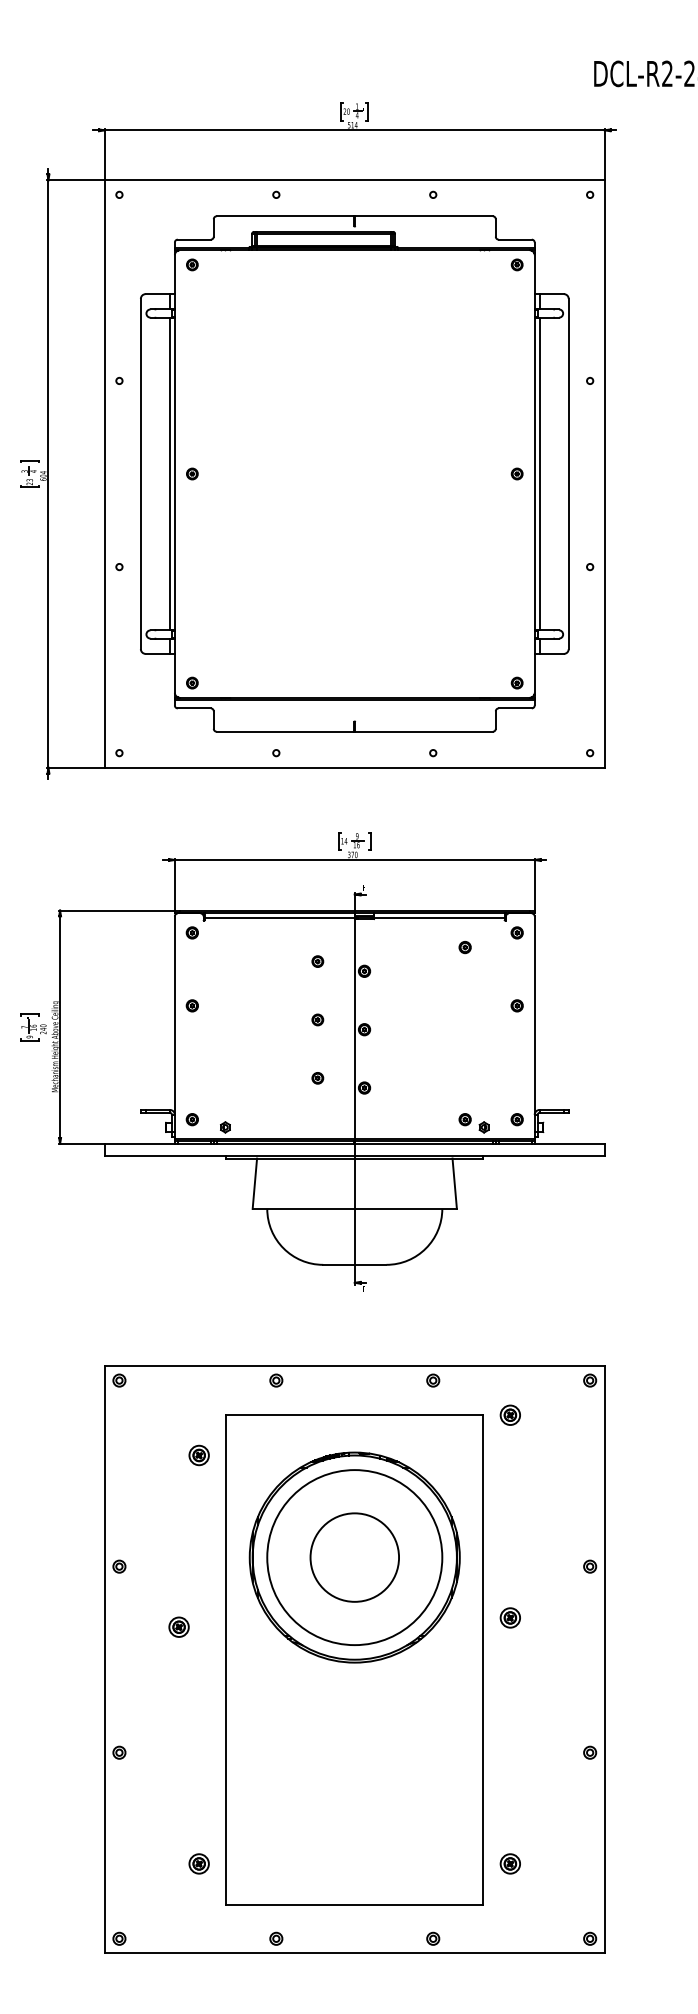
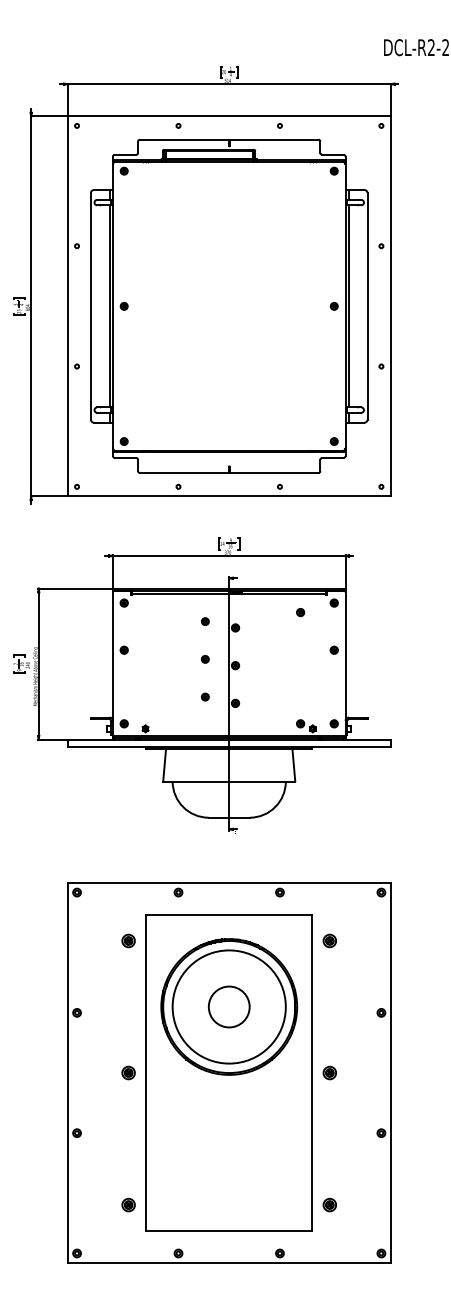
part: (509, 1414) -> (329, 940), moved
circle: (353, 1556) -> (228, 1006), size x0.71
part: (509, 1617) -> (329, 1072), moved
part: (178, 1626) -> (128, 1072), moved

